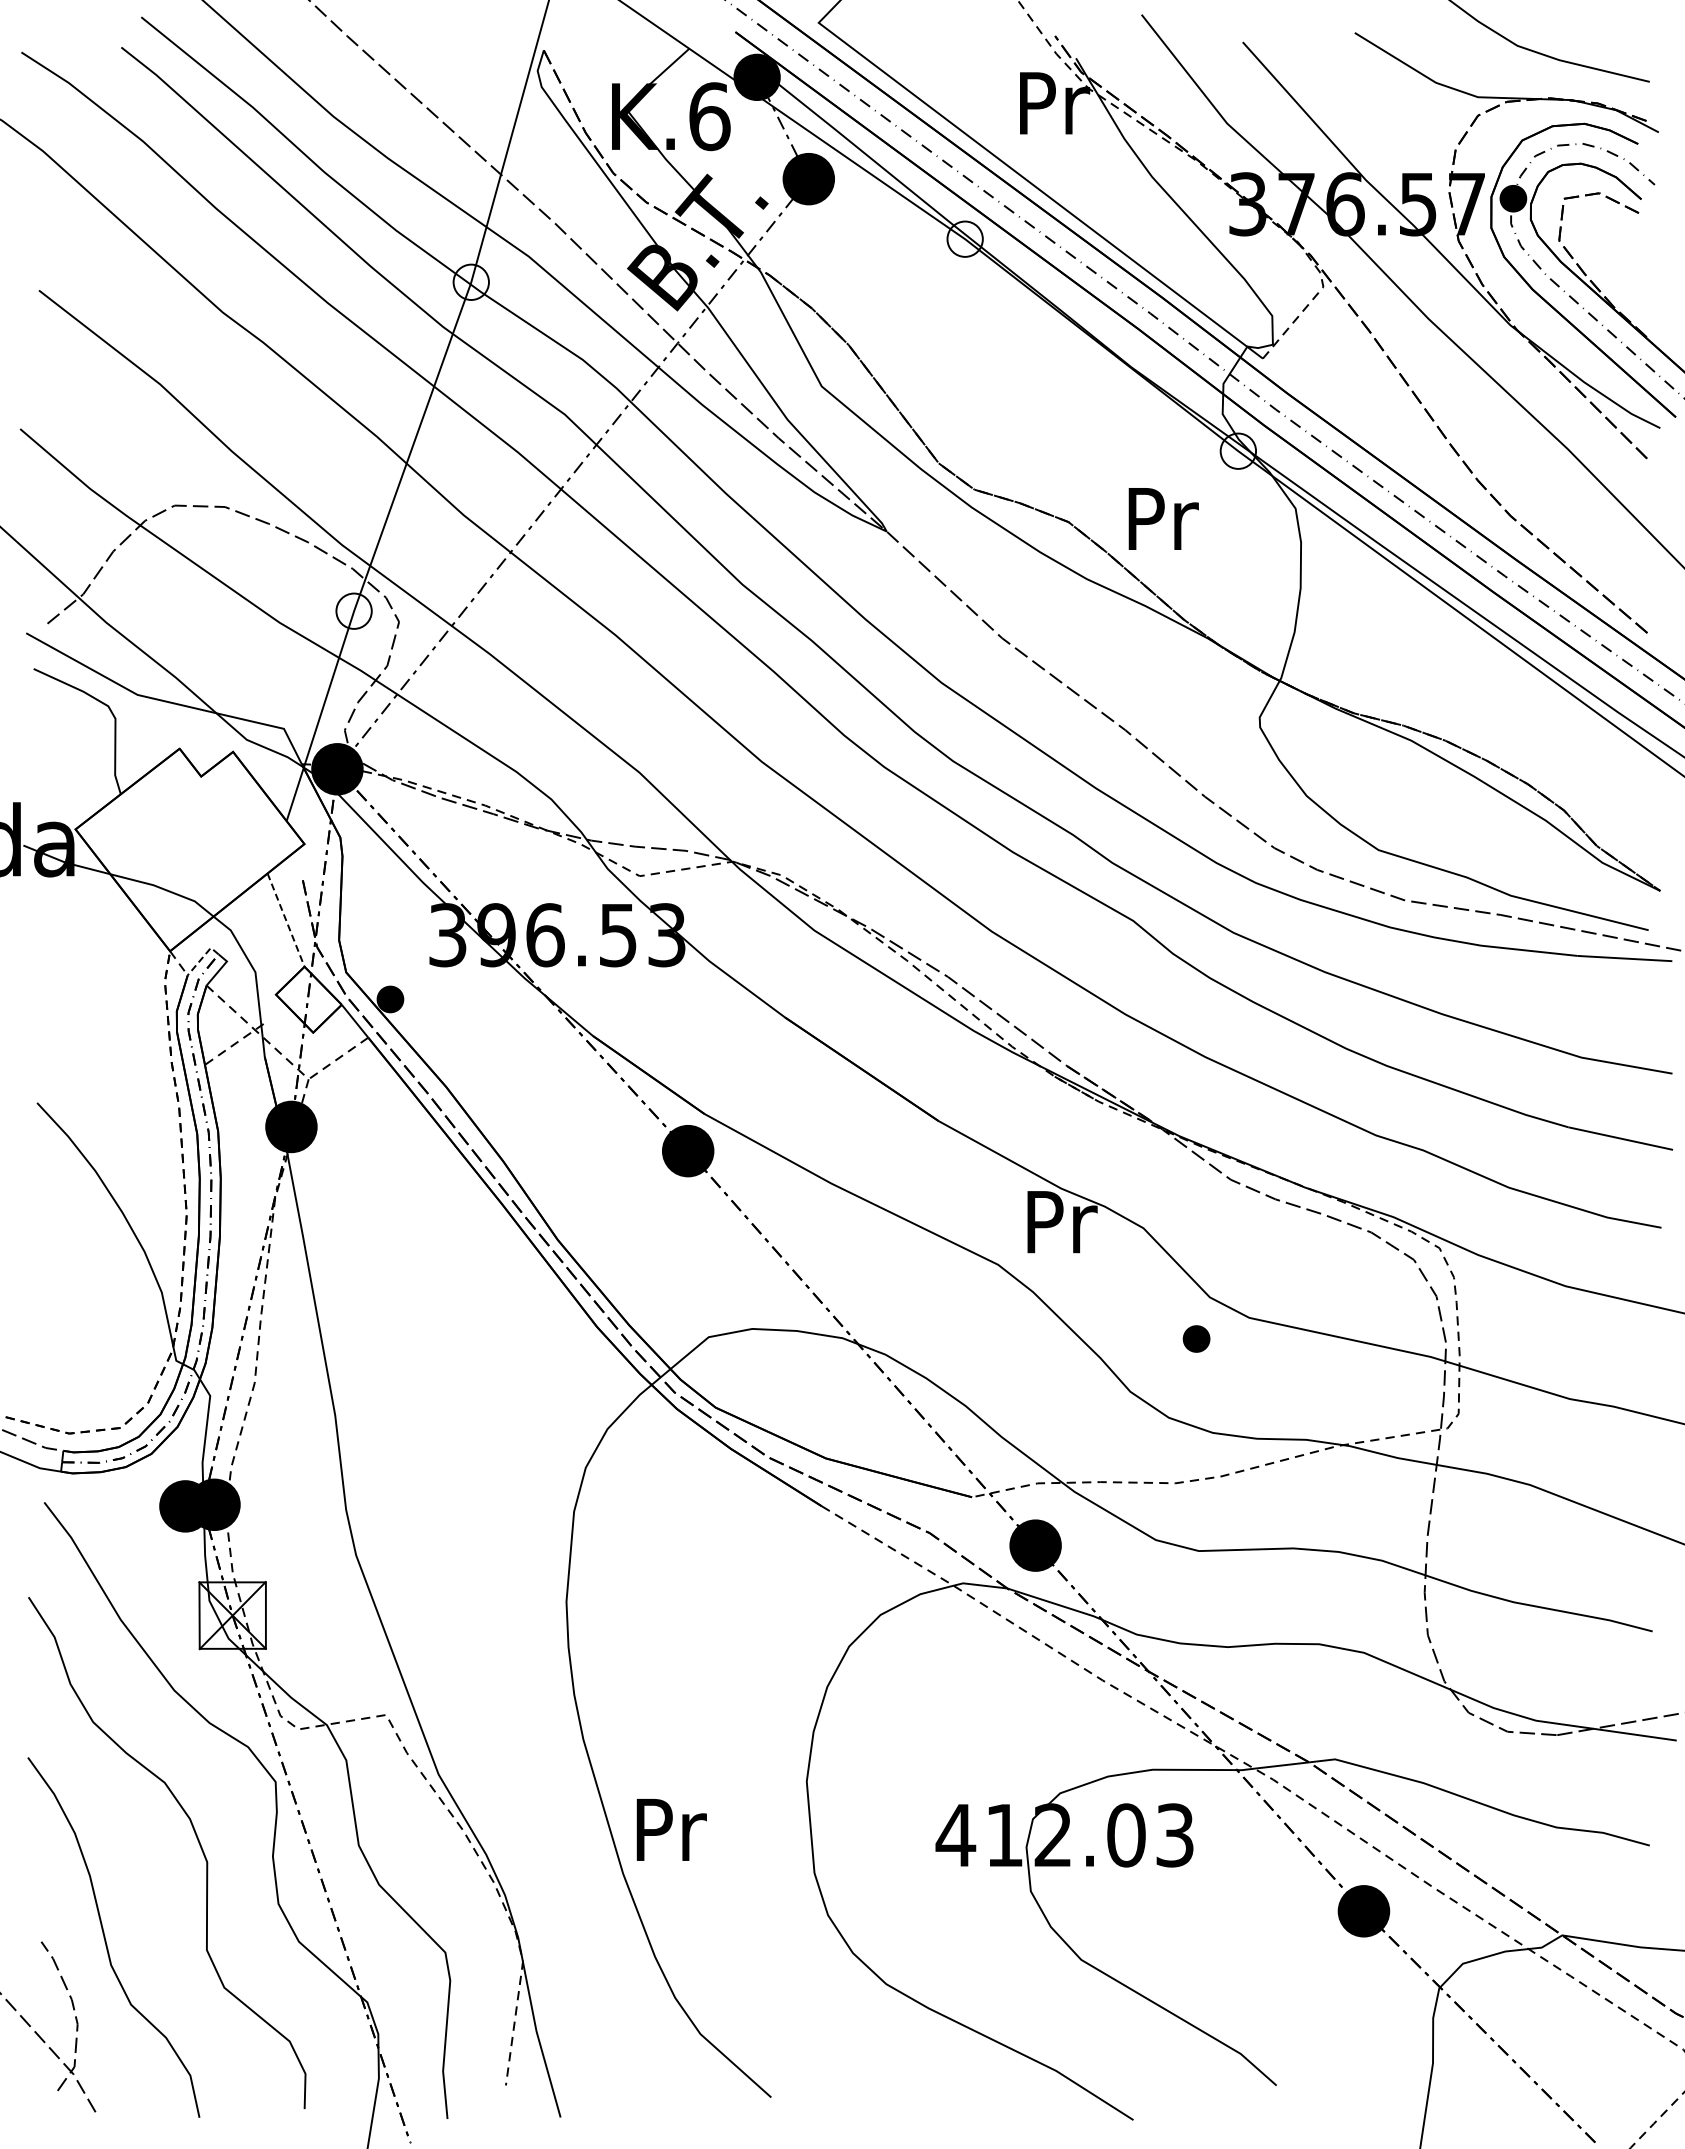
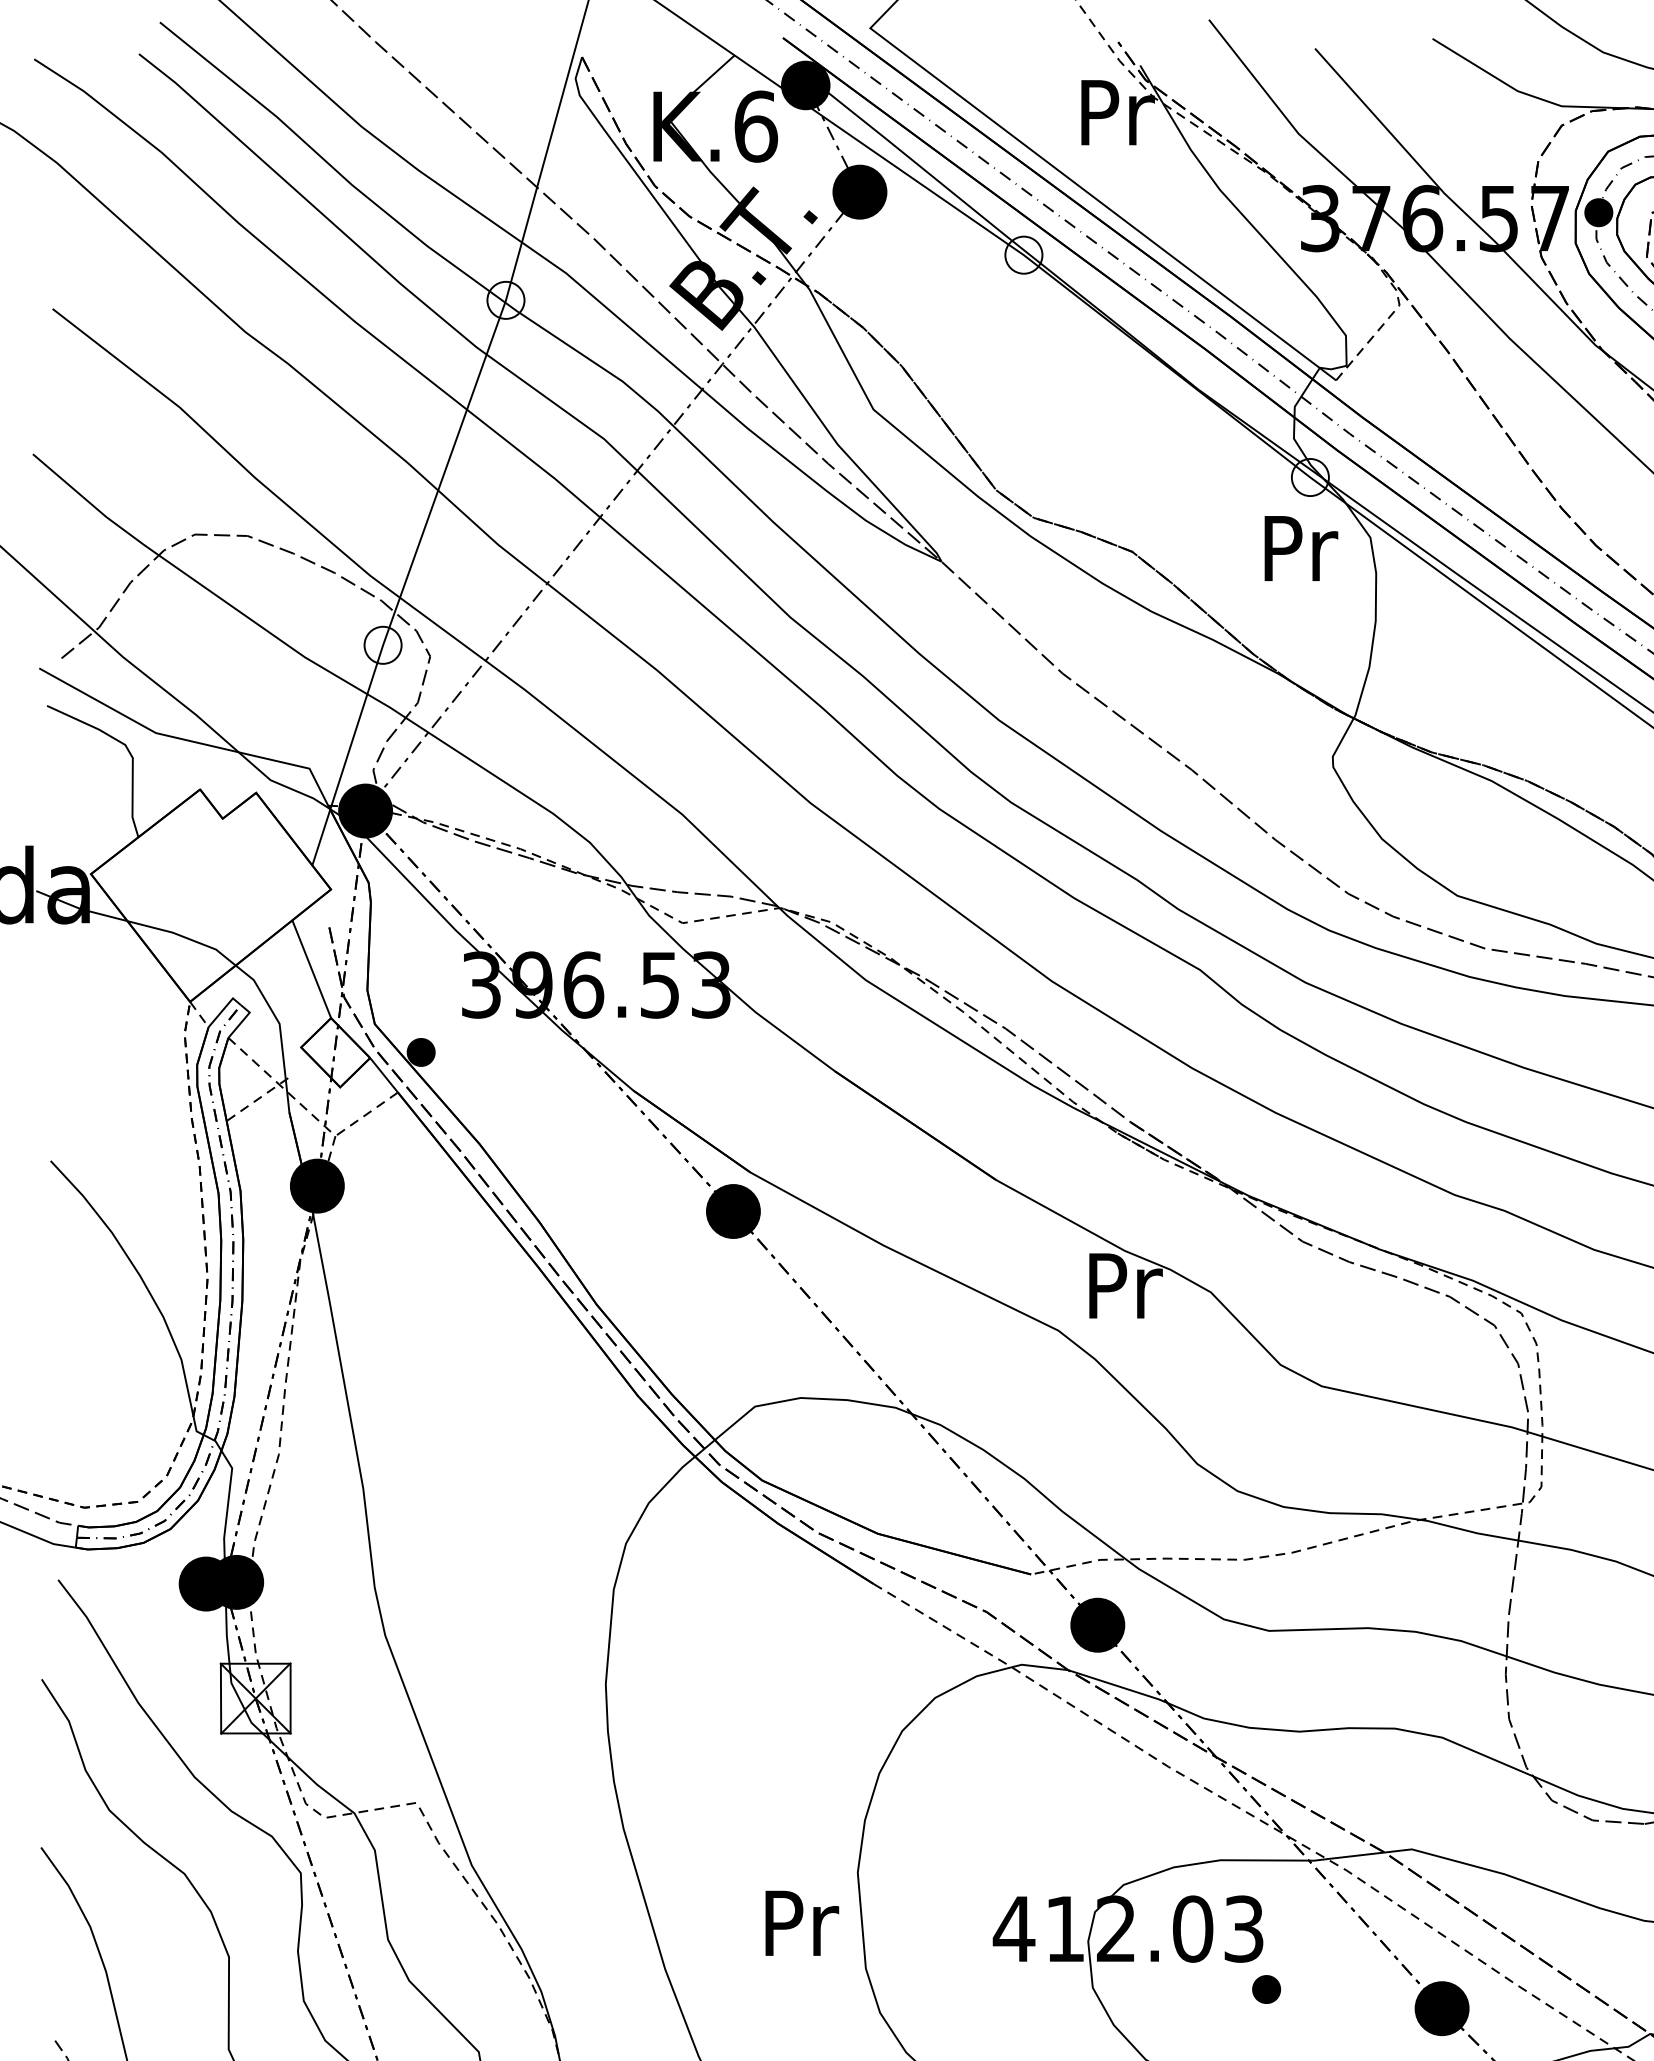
text: (1163, 518) -> (1301, 548), moved
line: (286, 920) -> (312, 969), dashed -> solid
line: (202, 957) -> (224, 1008), dashed -> solid
part: (1196, 1338) -> (1266, 1988), moved
text: (671, 1829) -> (801, 1922), moved

